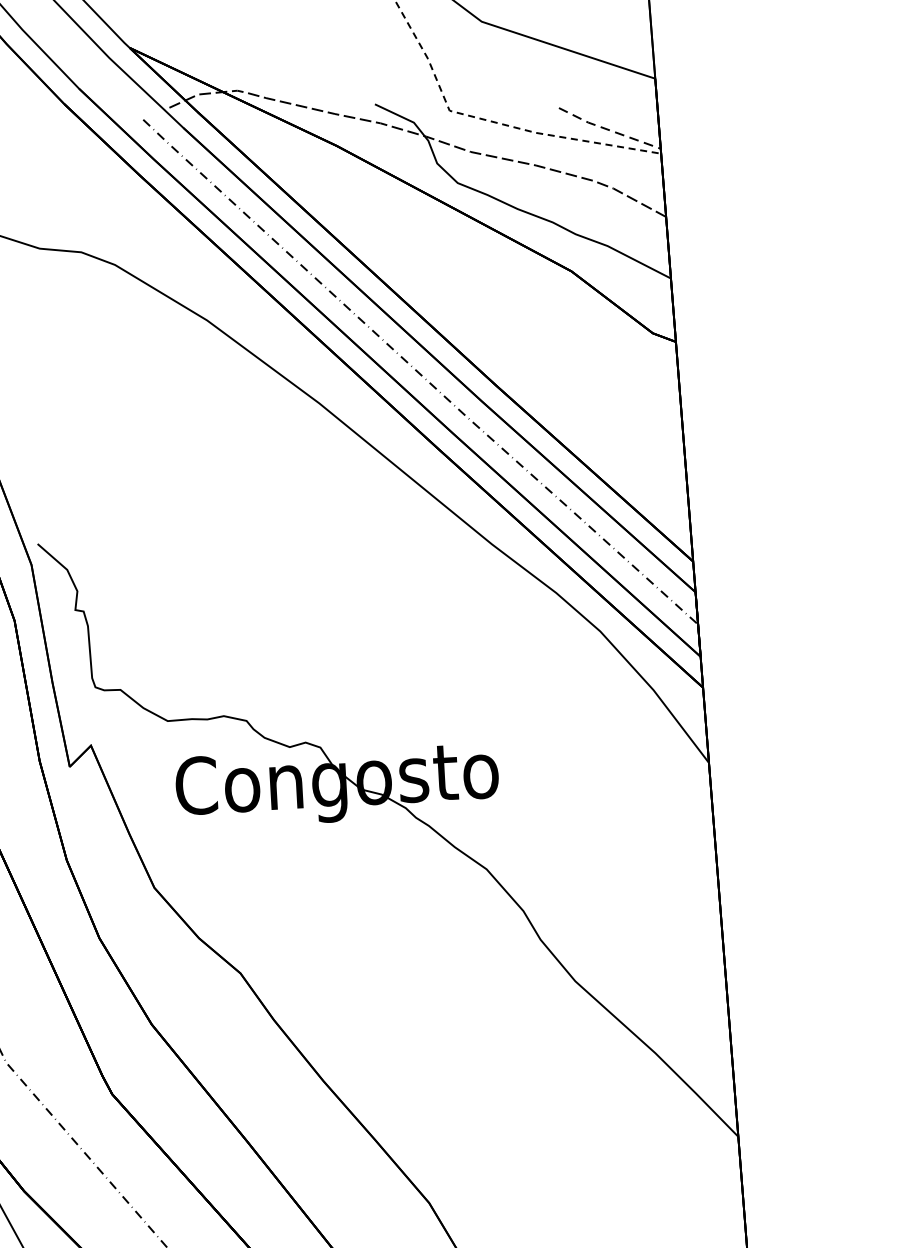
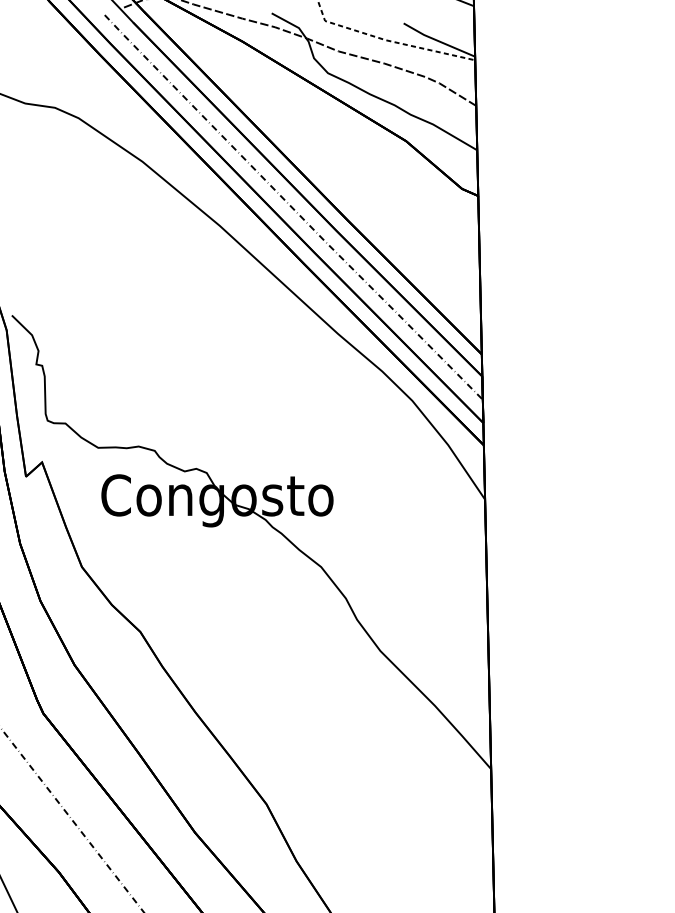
line: (610, 130) -> (439, 41), dashed -> solid

